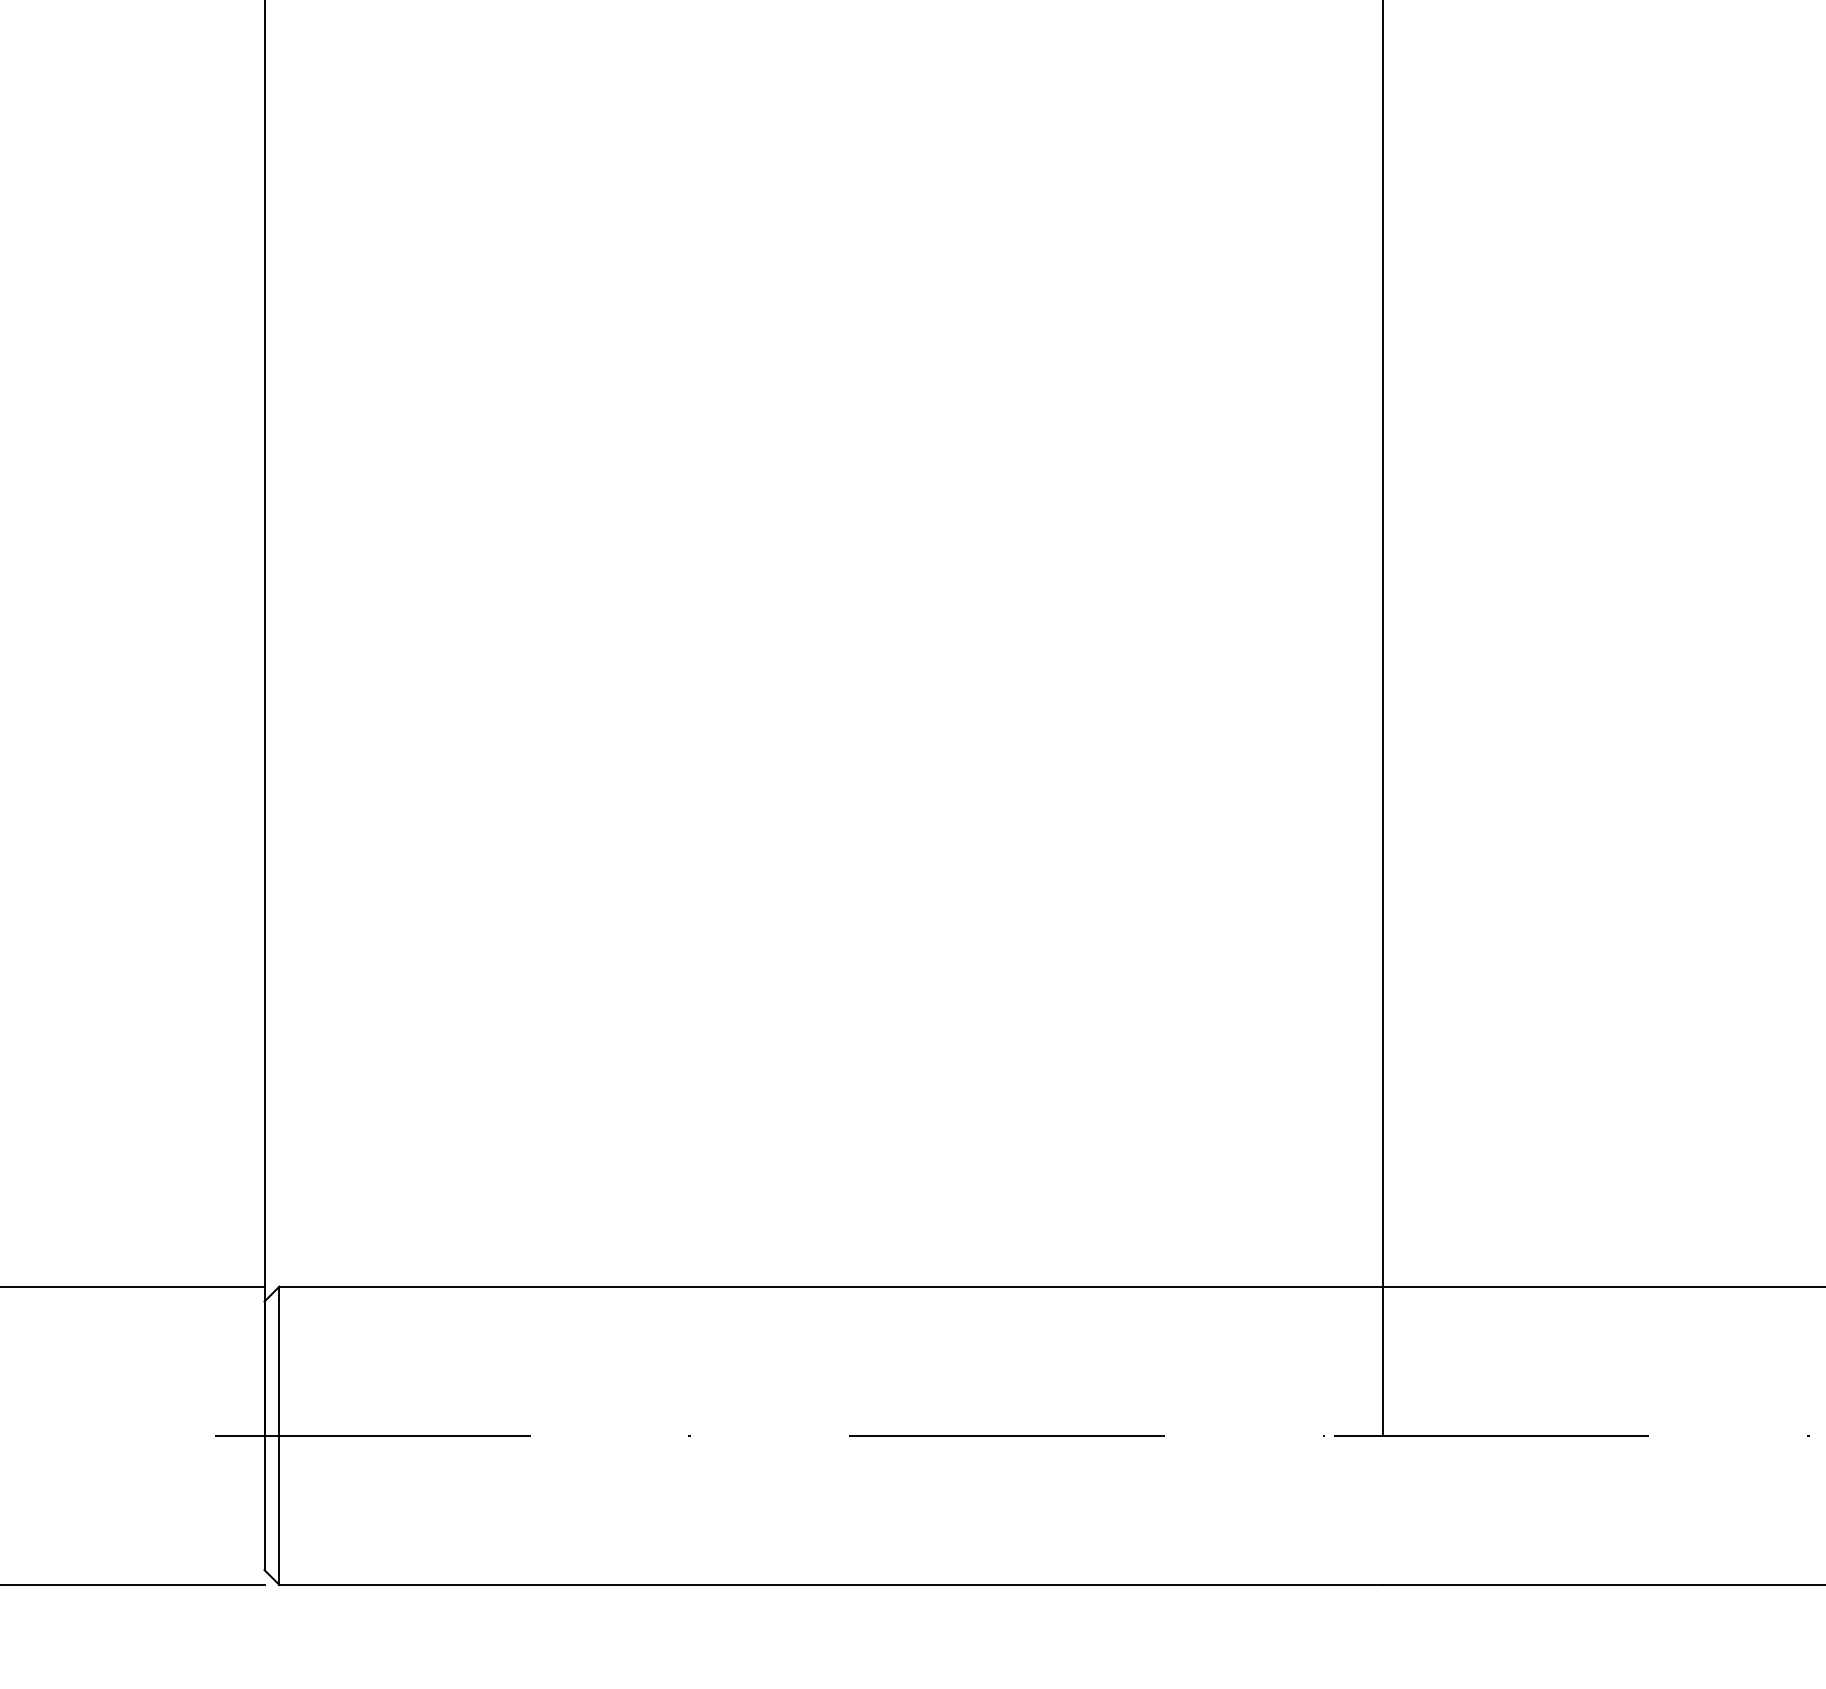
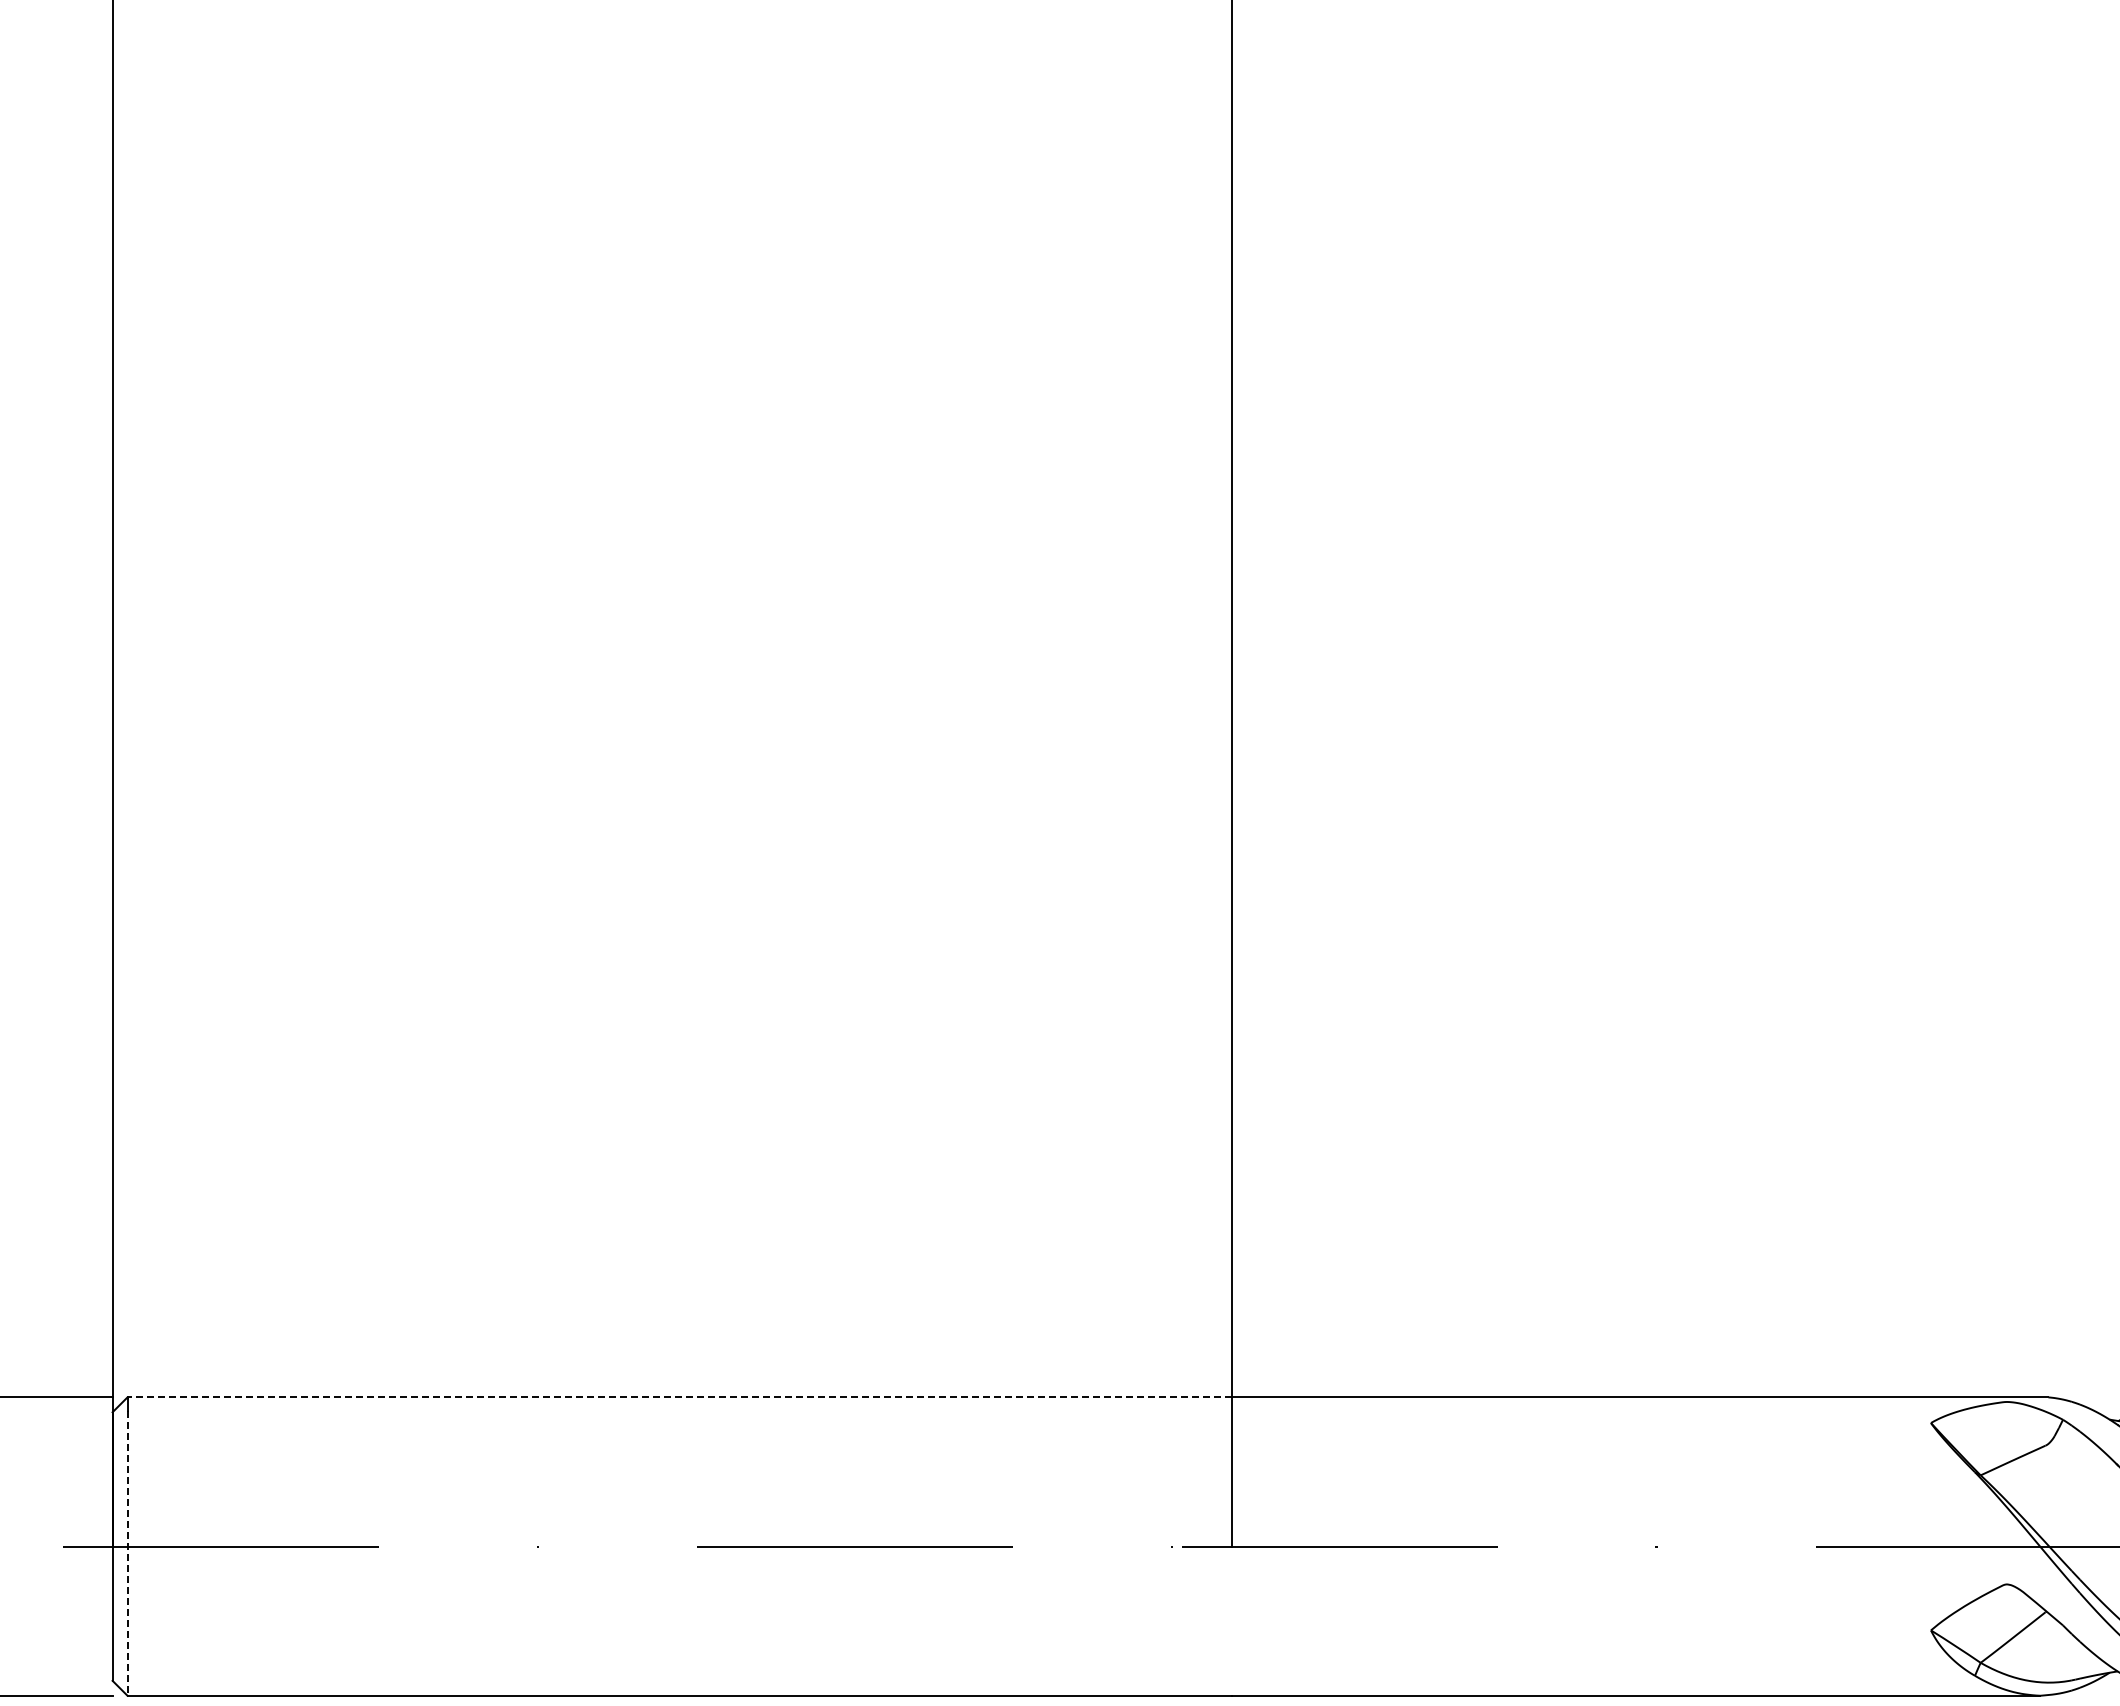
line: (831, 1286) -> (679, 1397), solid -> dashed
line: (279, 1442) -> (127, 1553), solid -> dashed

